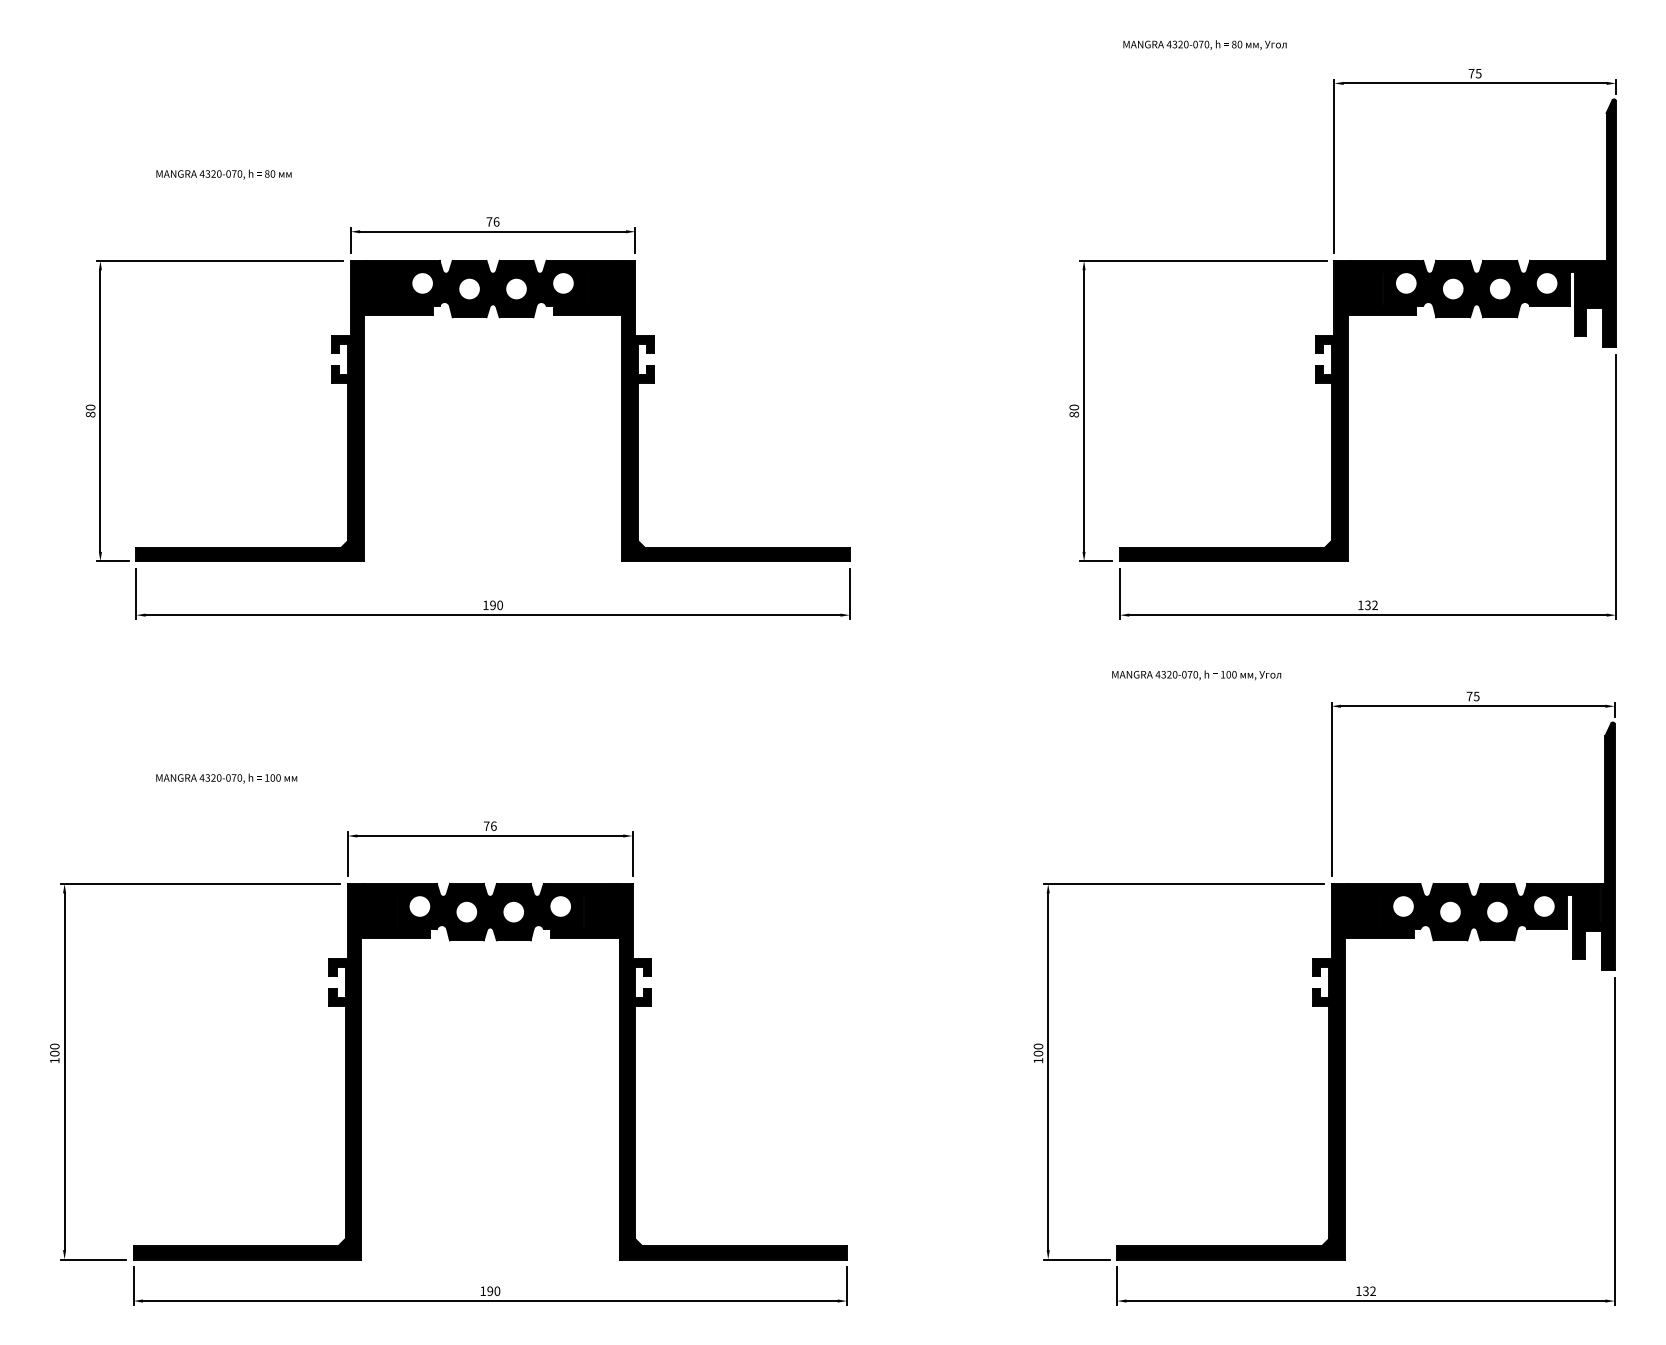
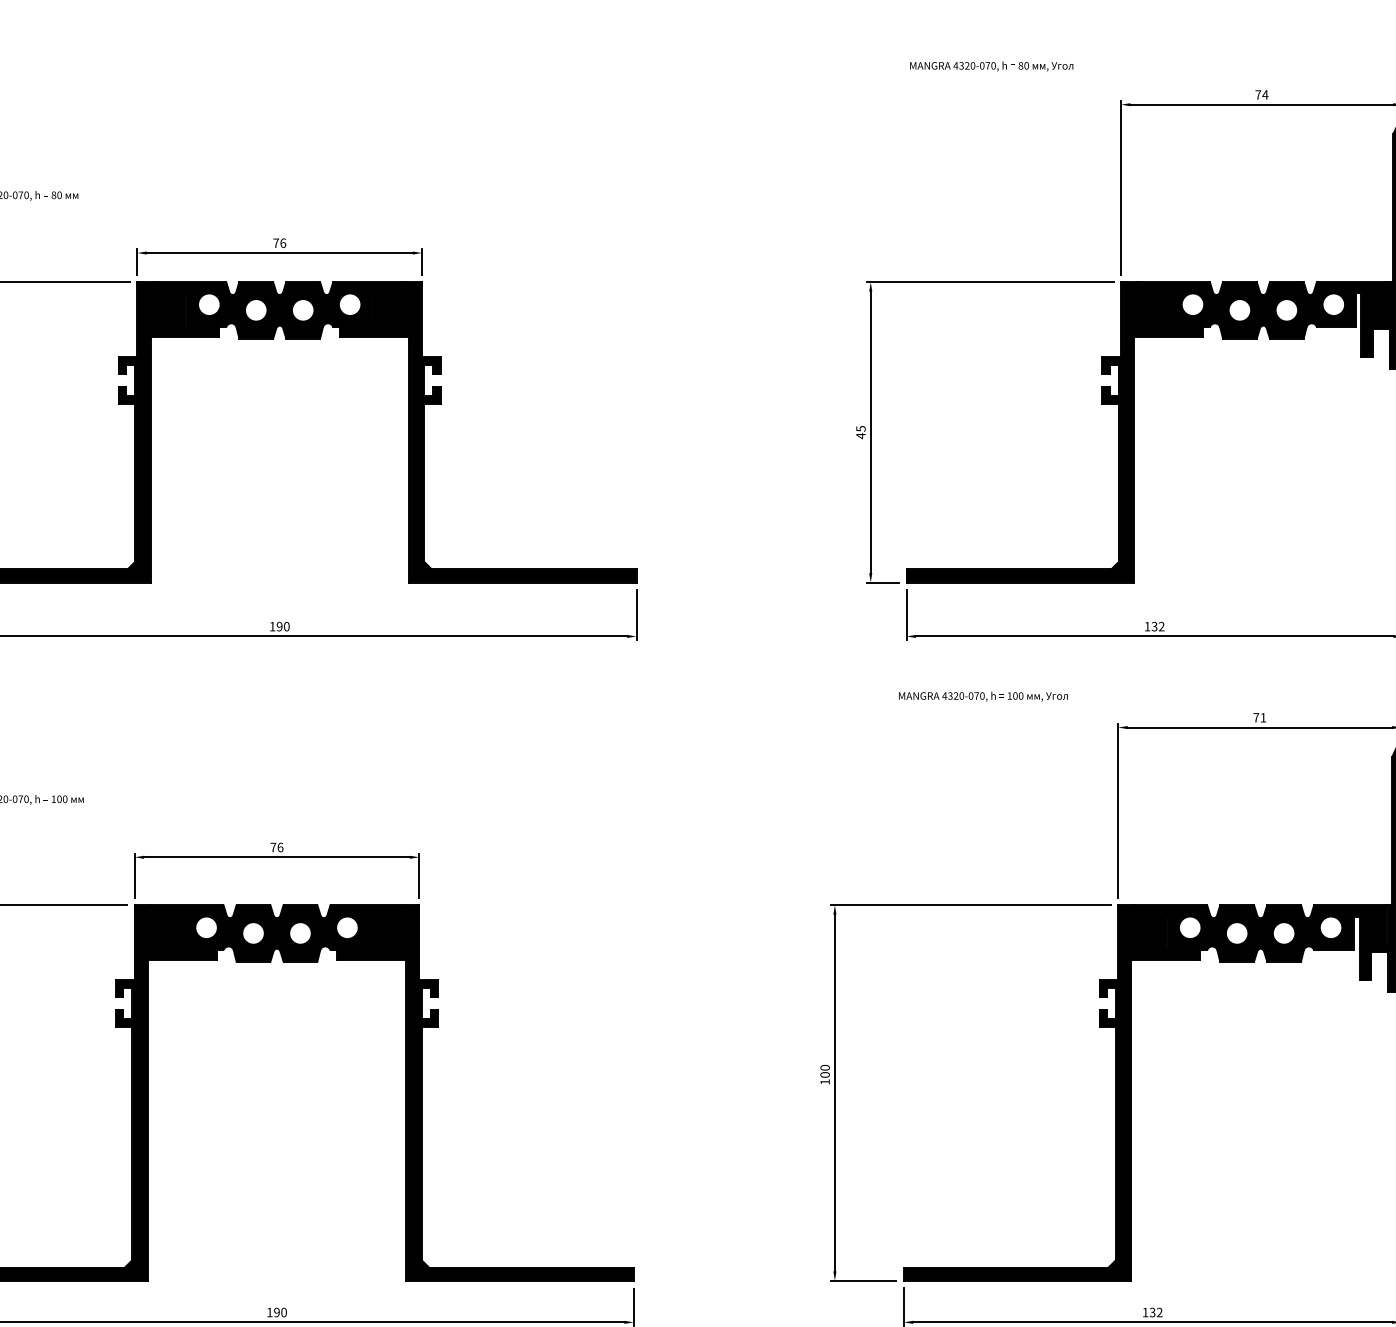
text: (1478, 73) -> (1265, 94), 75 -> 74
text: (1074, 410) -> (861, 431), 80 -> 45
text: (1476, 696) -> (1263, 717), 75 -> 71

